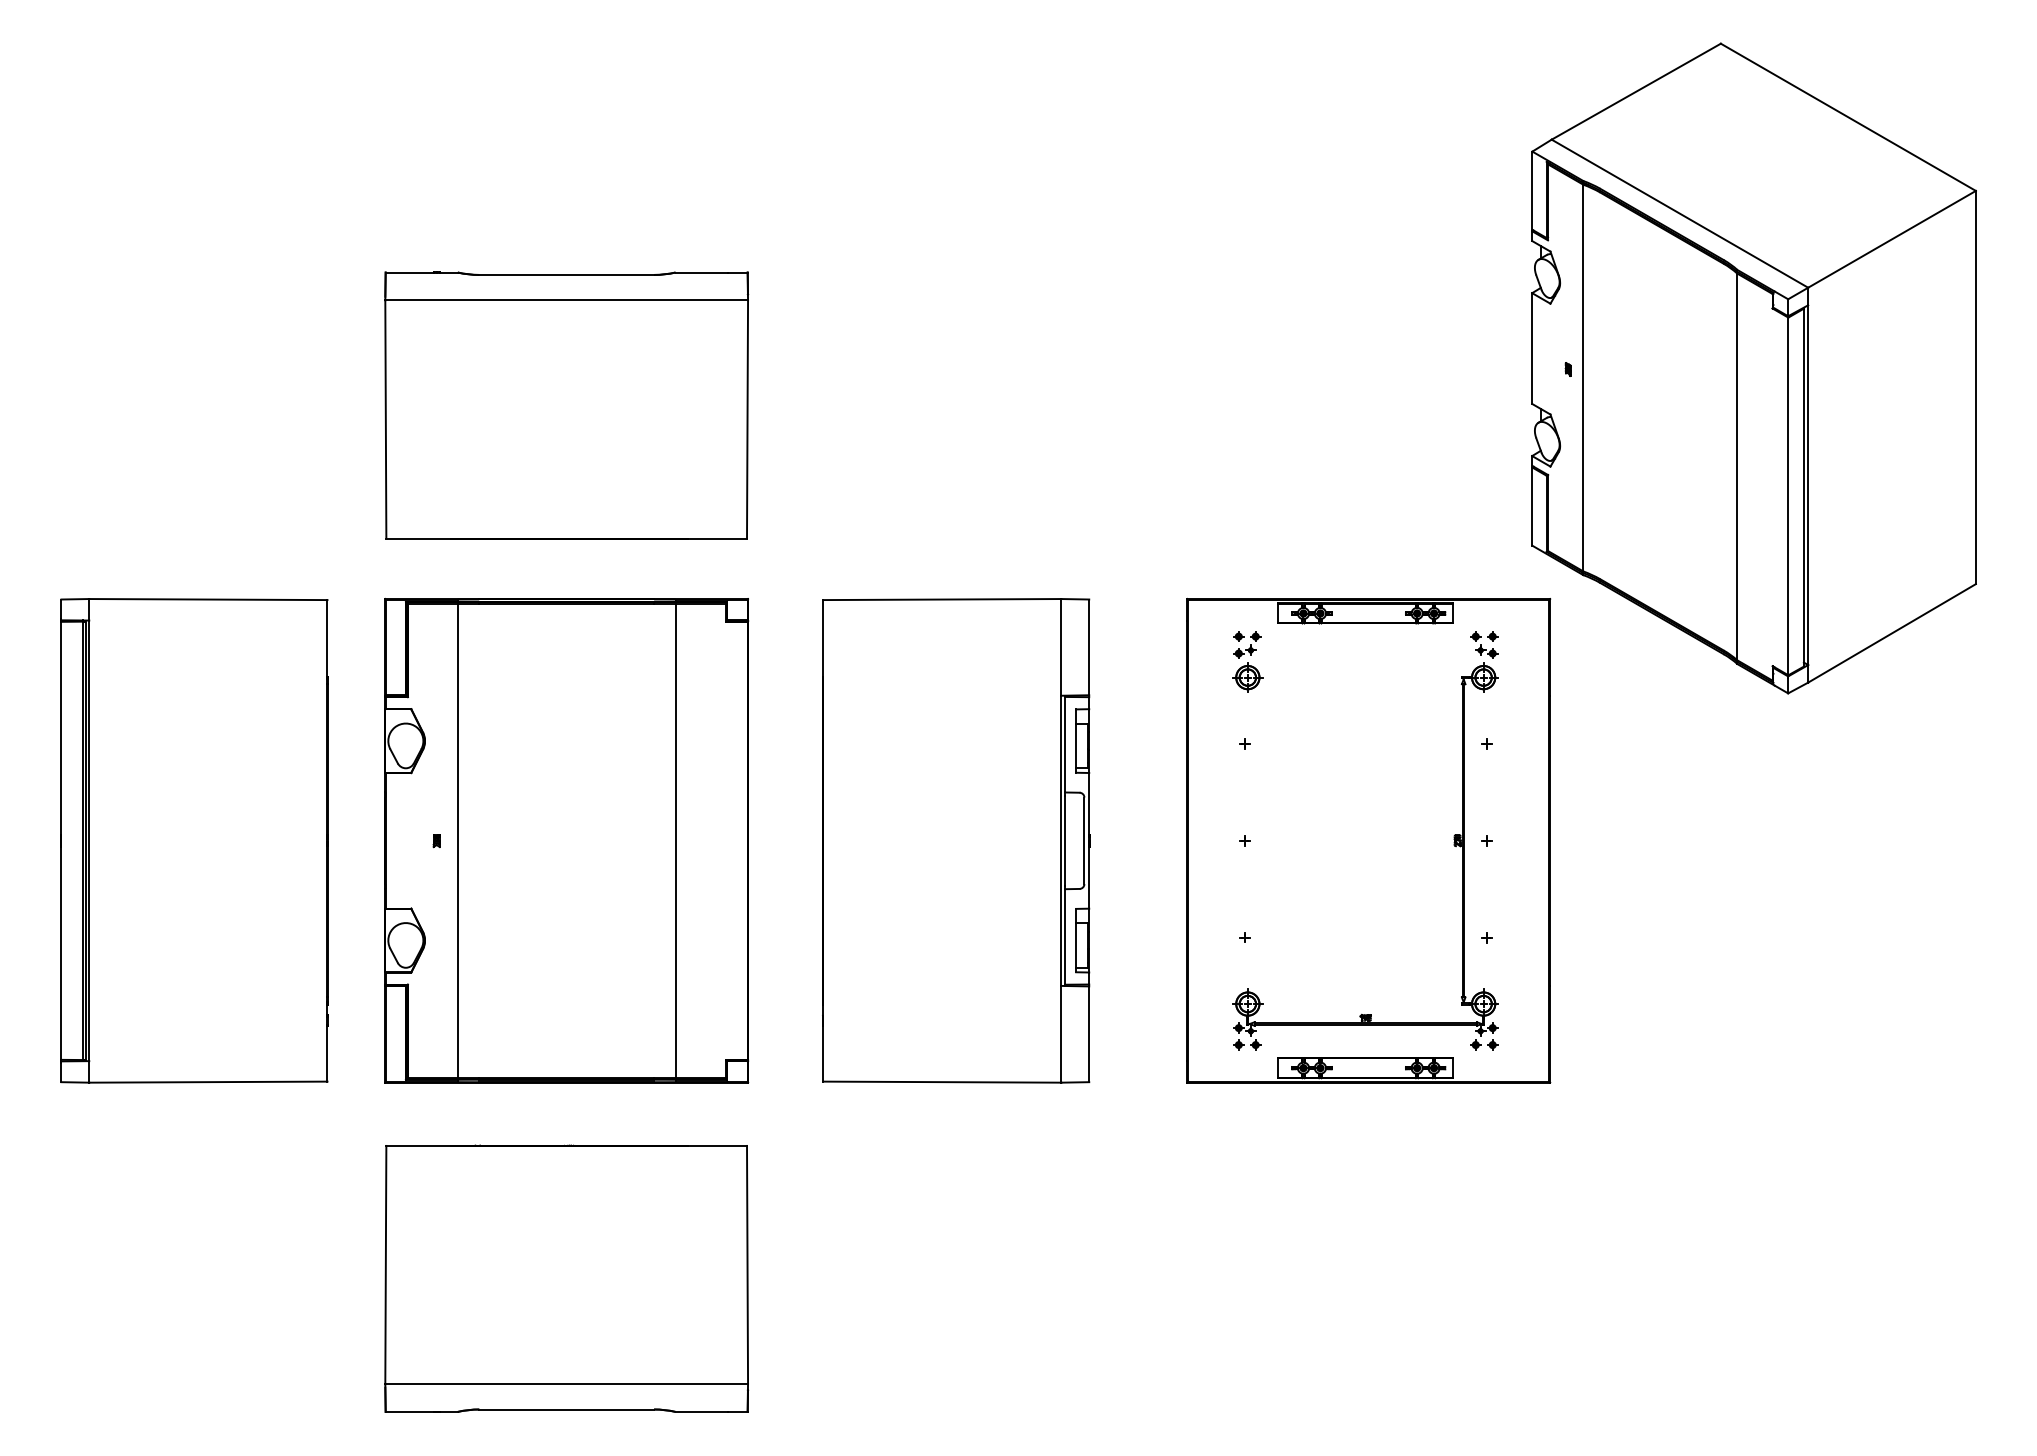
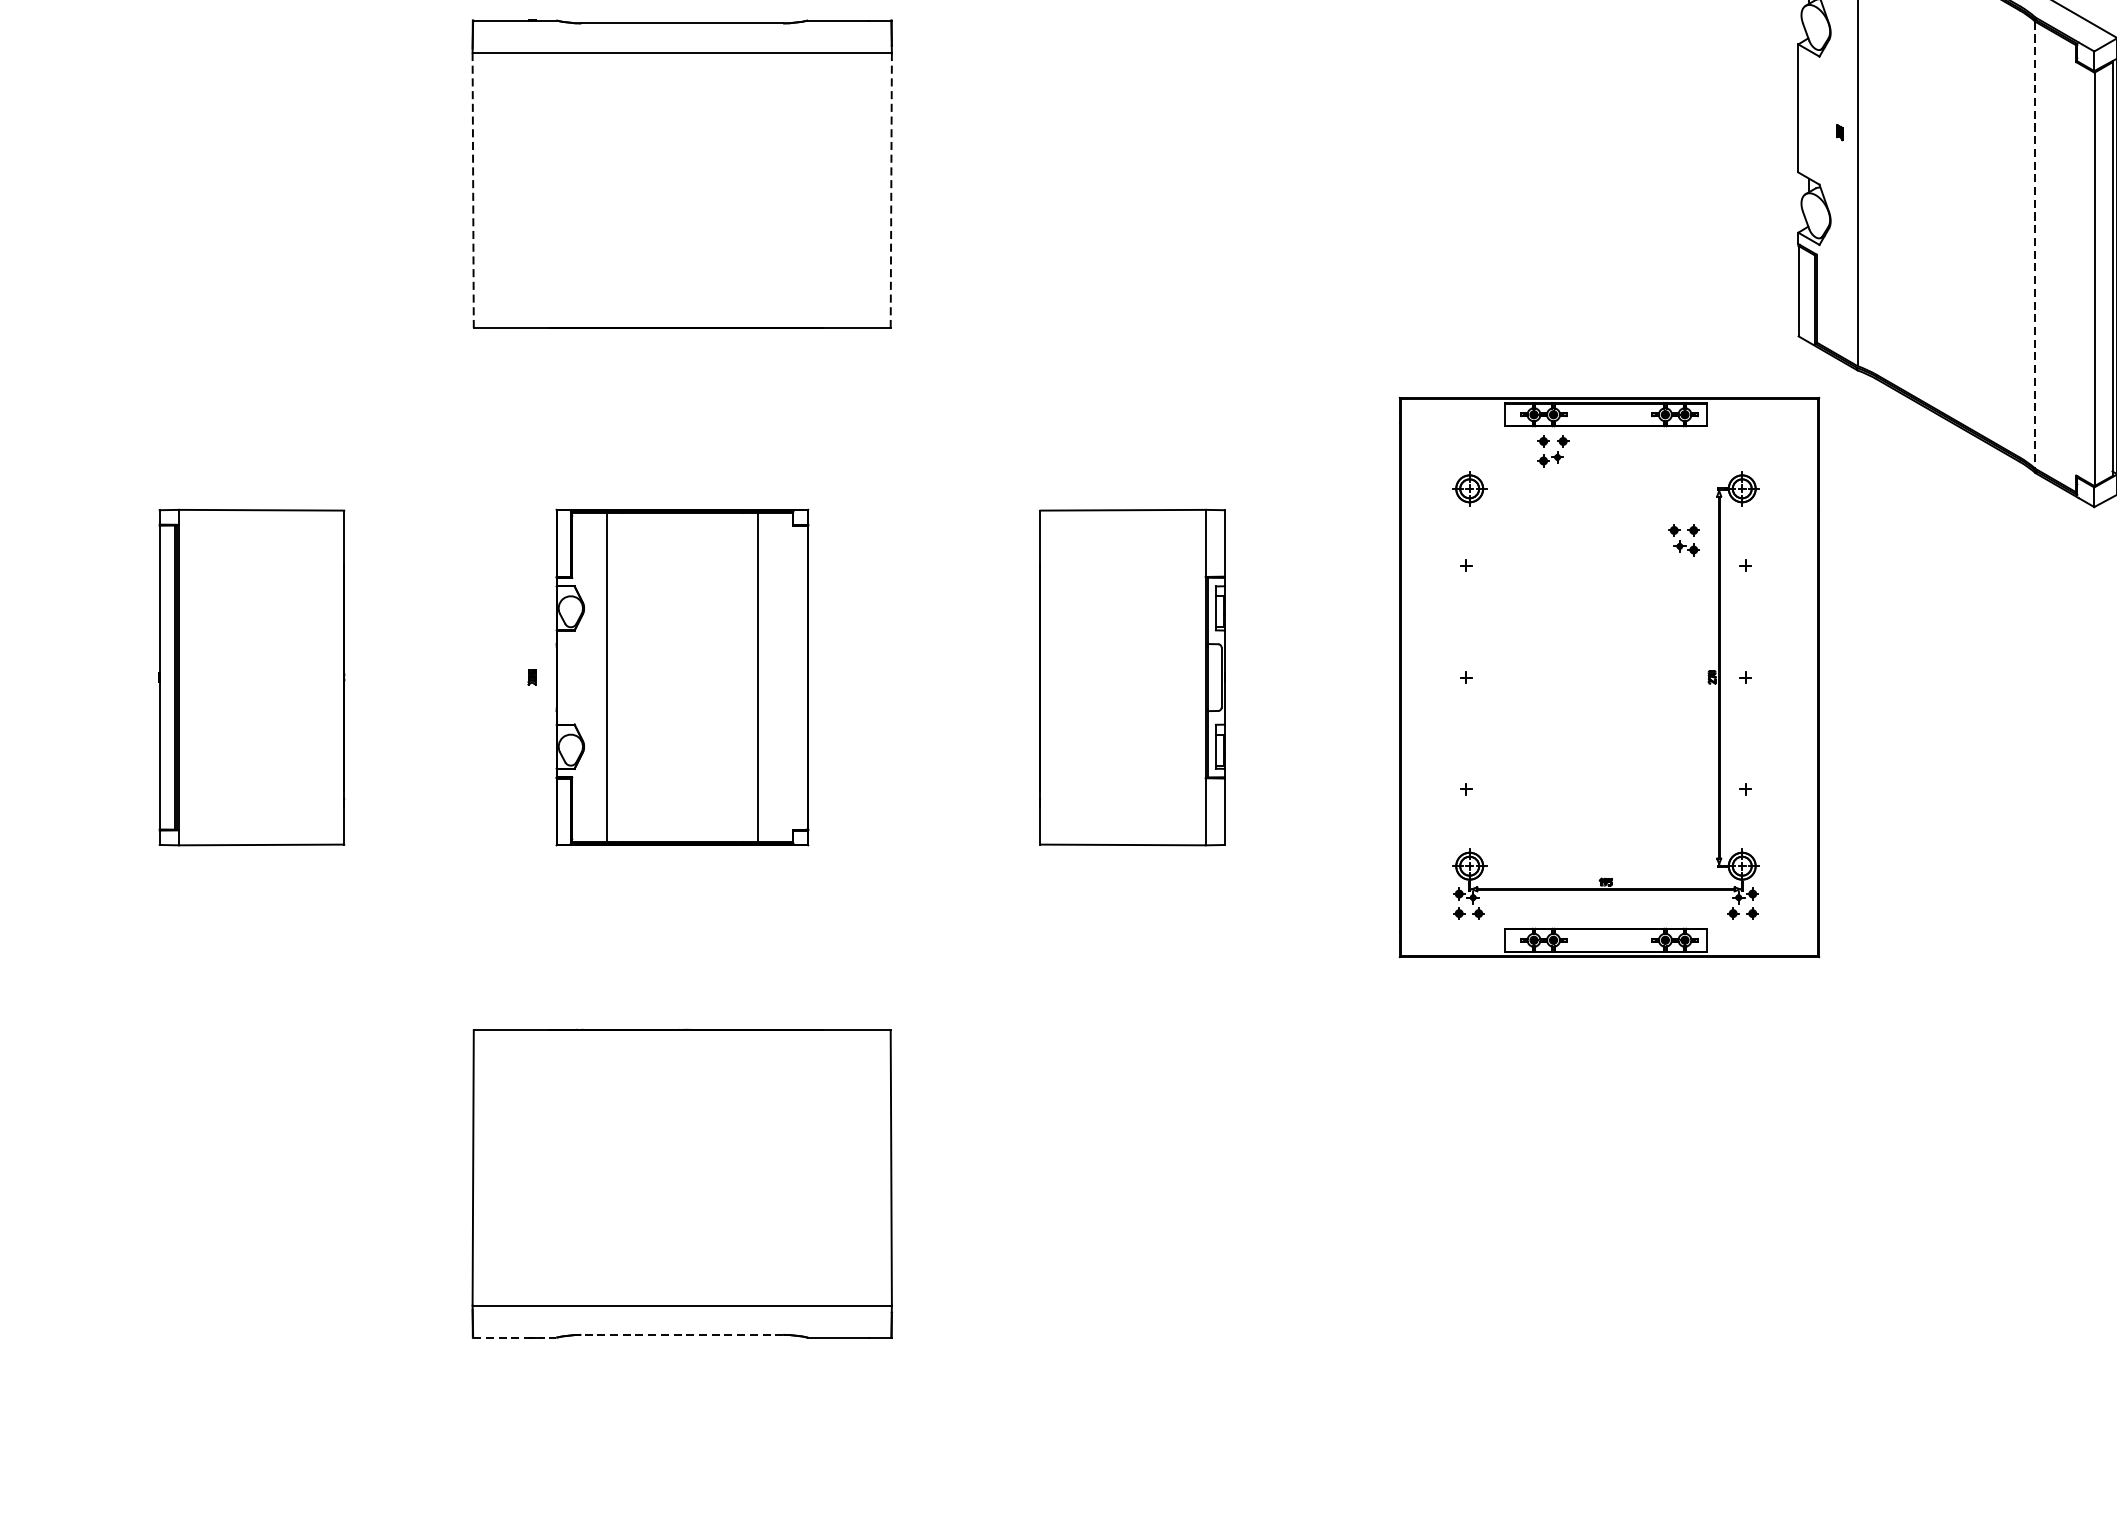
line: (385, 418) -> (472, 189), solid -> dashed
line: (747, 418) -> (891, 189), solid -> dashed
line: (1737, 467) -> (2035, 245), solid -> dashed
part: (1247, 644) -> (1553, 450), moved
part: (1484, 644) -> (1684, 539), moved
part: (194, 840) -> (252, 677), size x0.6
part: (566, 840) -> (682, 677), size x0.6
part: (956, 840) -> (1132, 677), size x0.6
line: (566, 1409) -> (682, 1334), solid -> dashed
line: (421, 1411) -> (514, 1337), solid -> dashed

